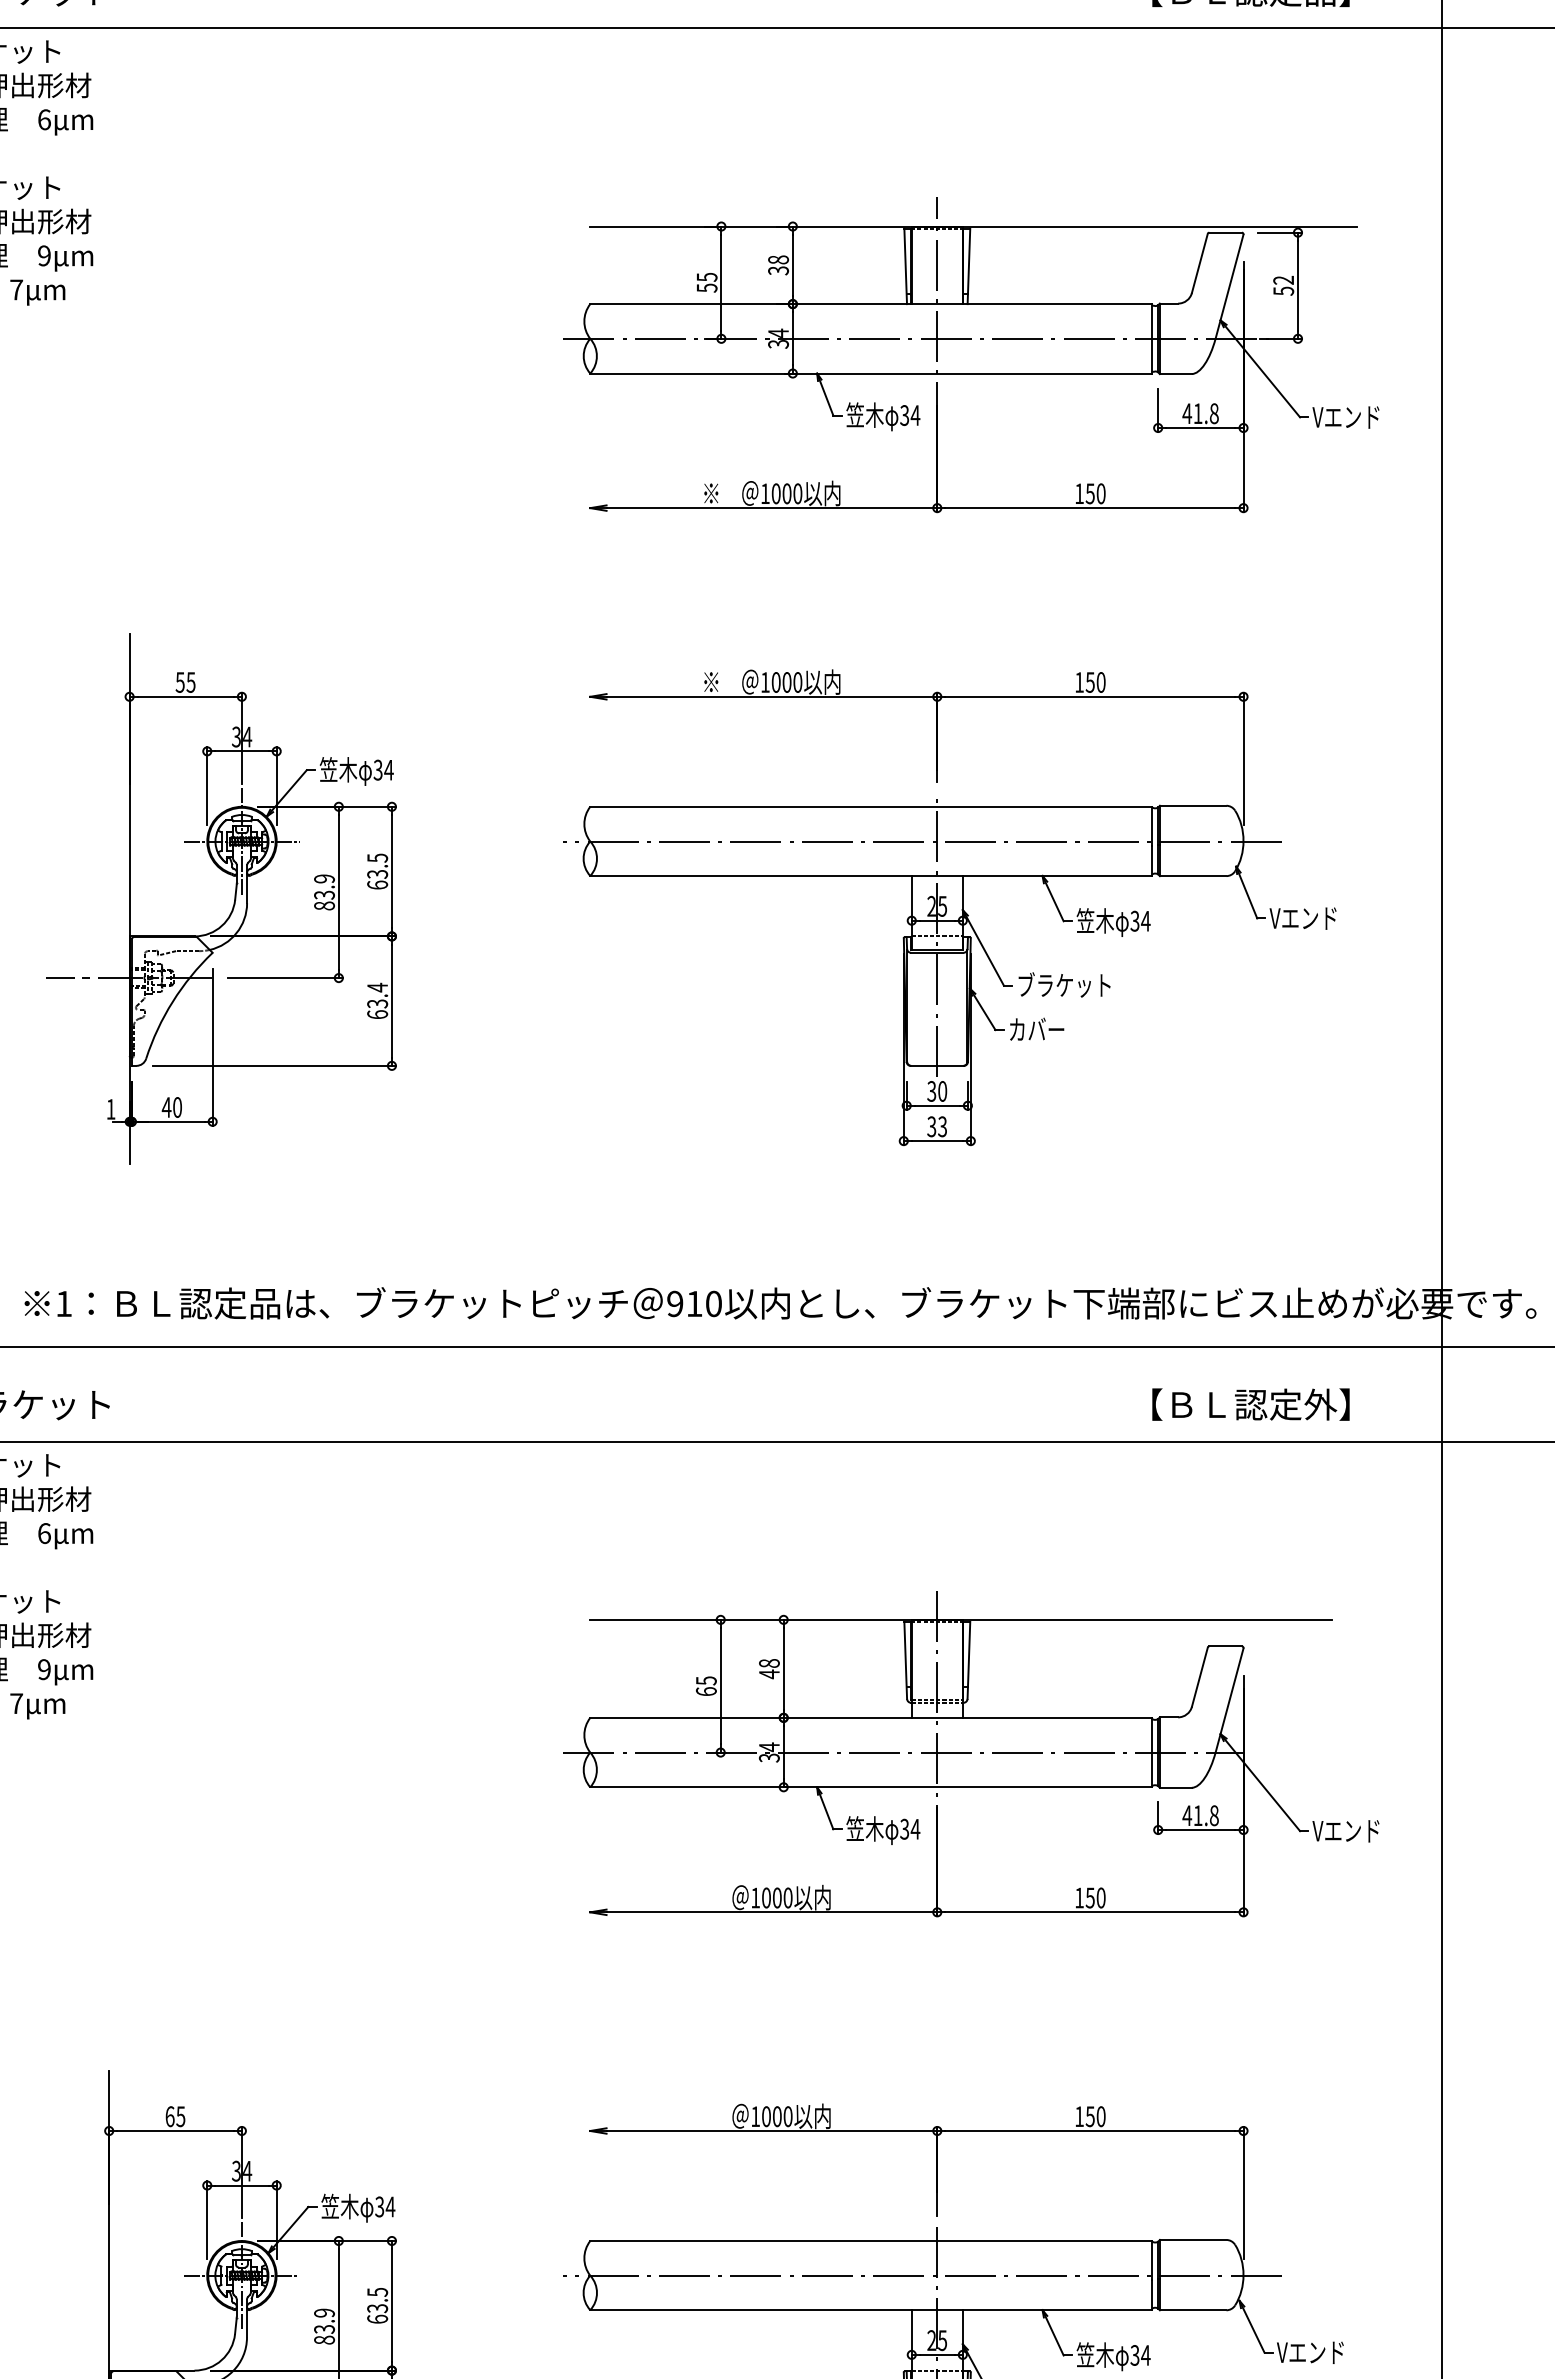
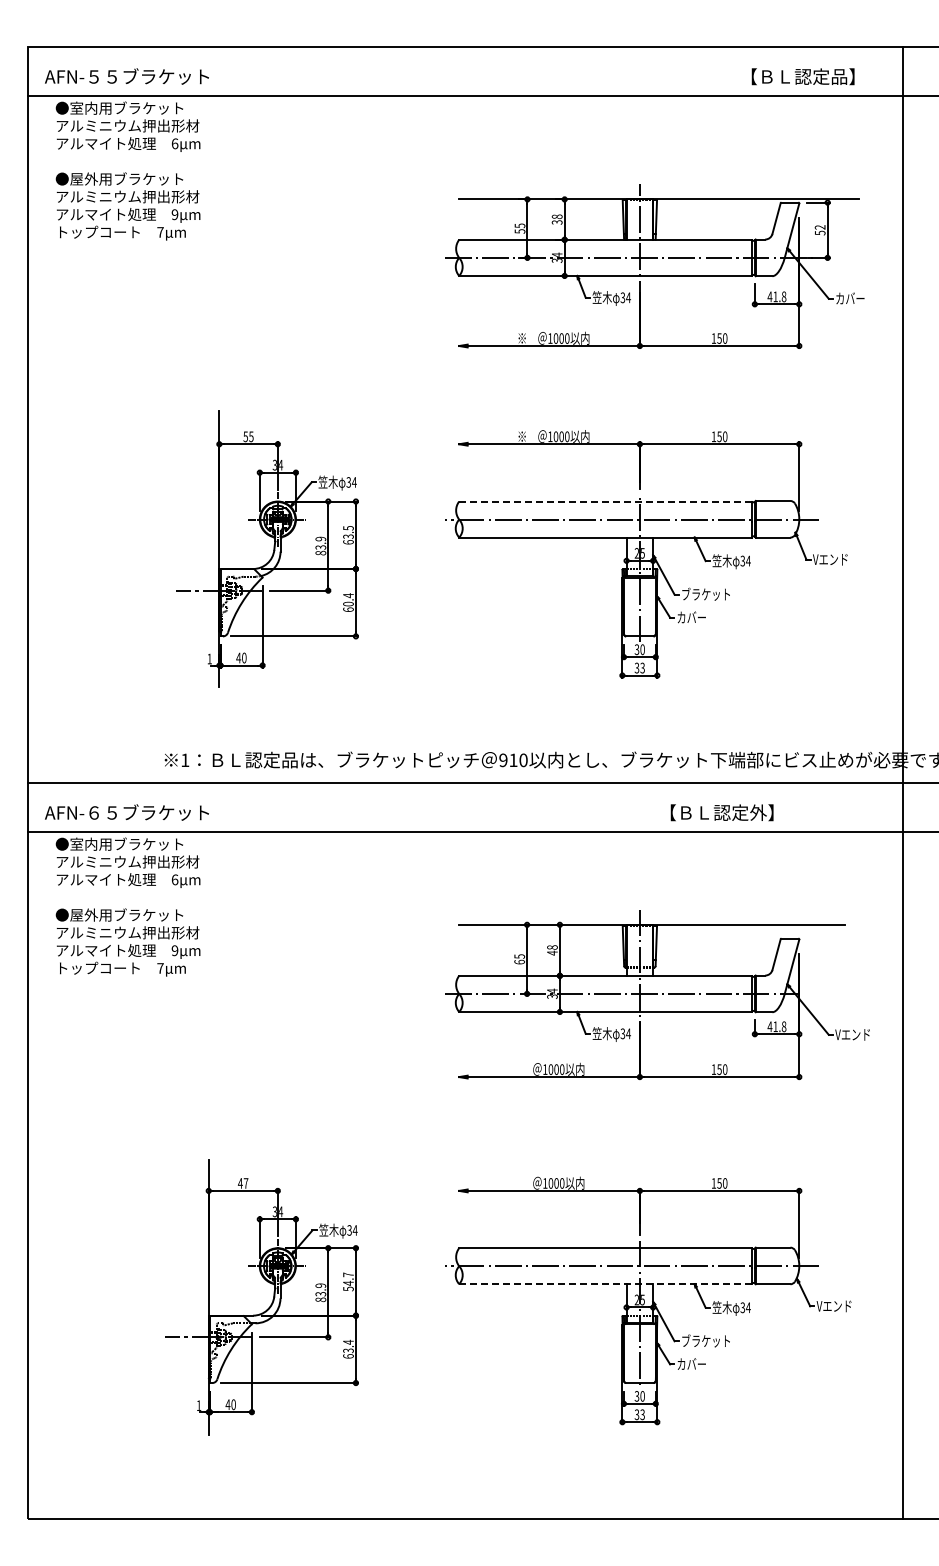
text: (1345, 416) -> (852, 298), Vエンド -> カバー
line: (869, 806) -> (604, 501), solid -> dashed
text: (377, 1002) -> (348, 603), 63.4 -> 60.4
text: (1249, 1404) -> (721, 812), moved
text: (174, 2116) -> (242, 1183), 65 -> 47
text: (377, 2304) -> (348, 1281), 63.5 -> 54.7
line: (871, 2310) -> (605, 1284), solid -> dashed

